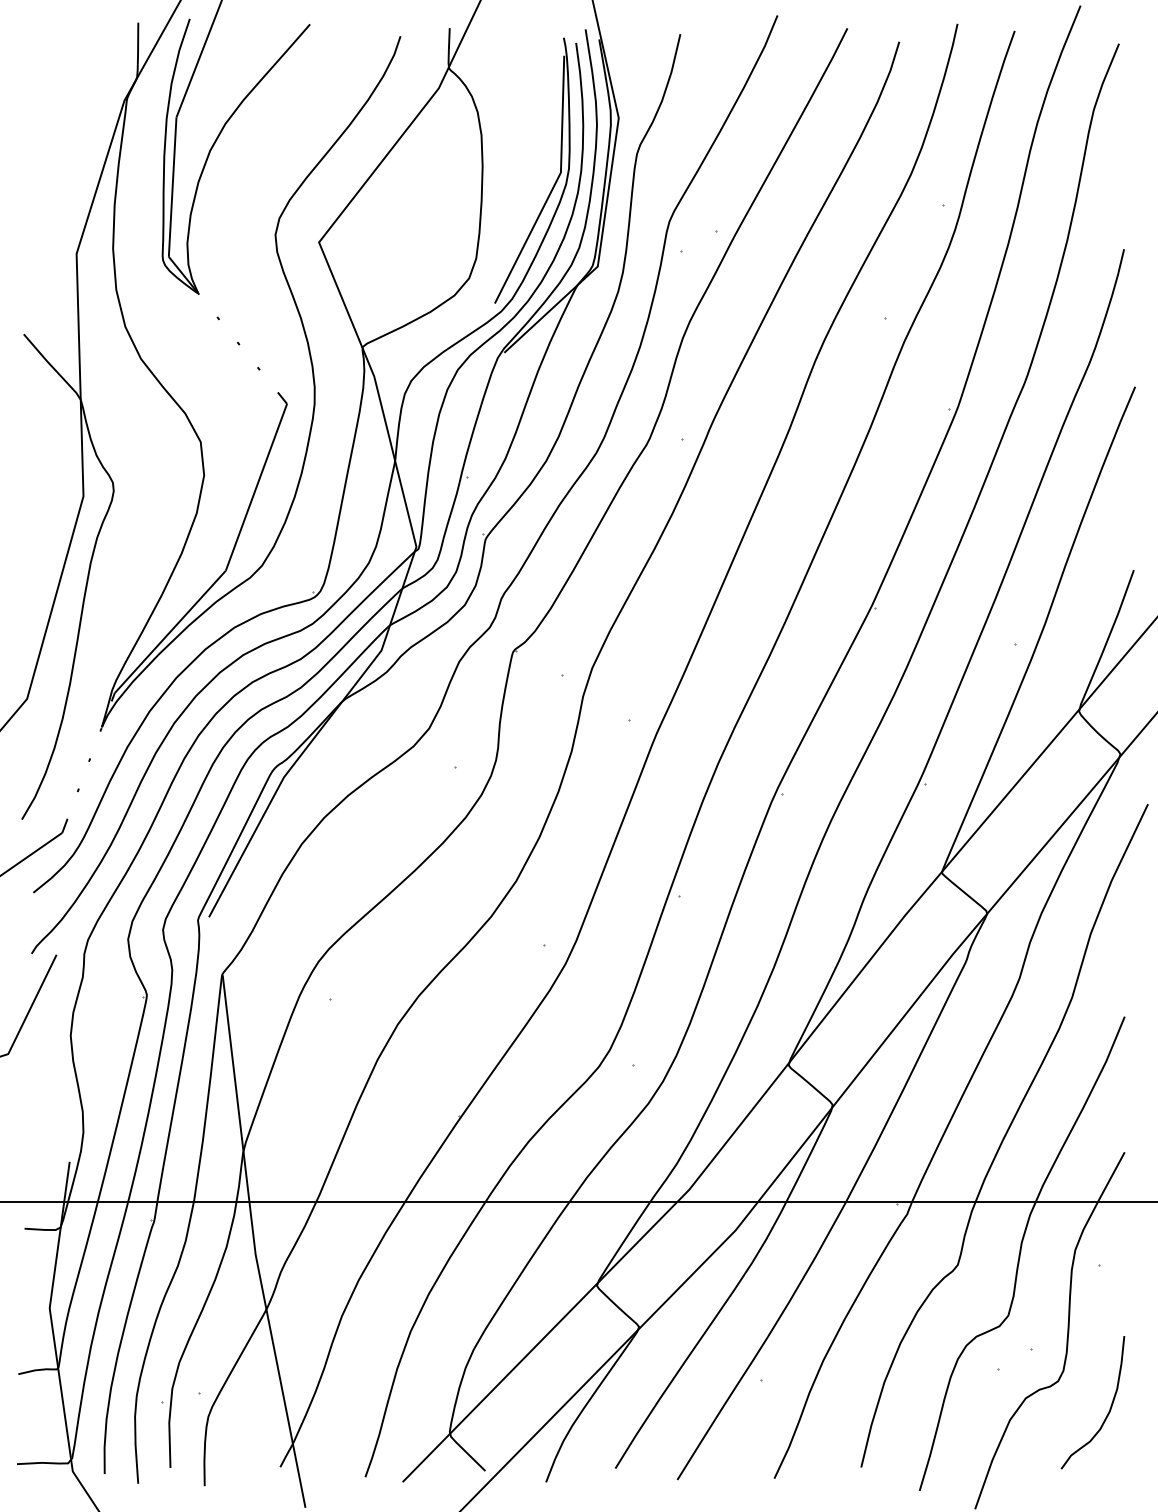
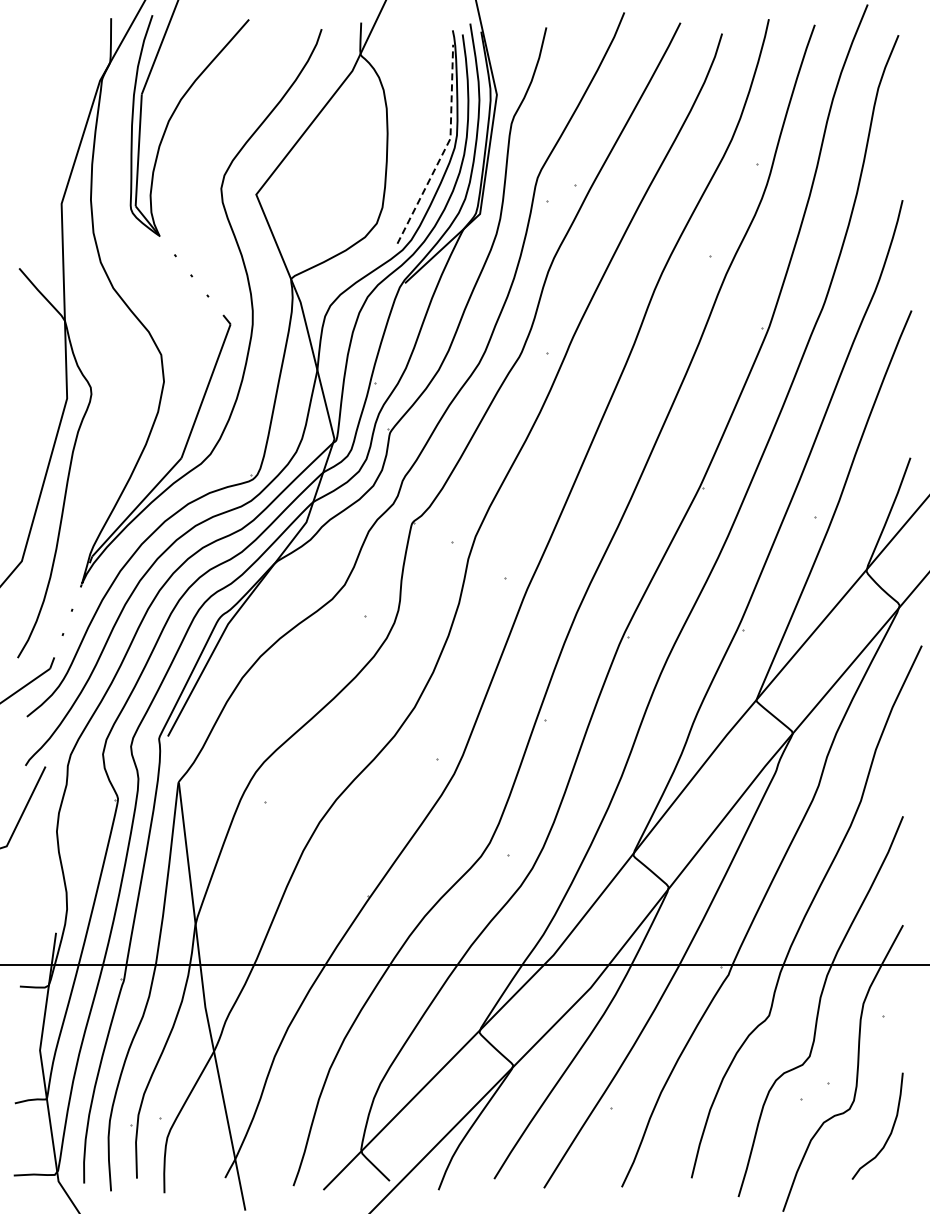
line: (554, 184) -> (445, 148), solid -> dashed

